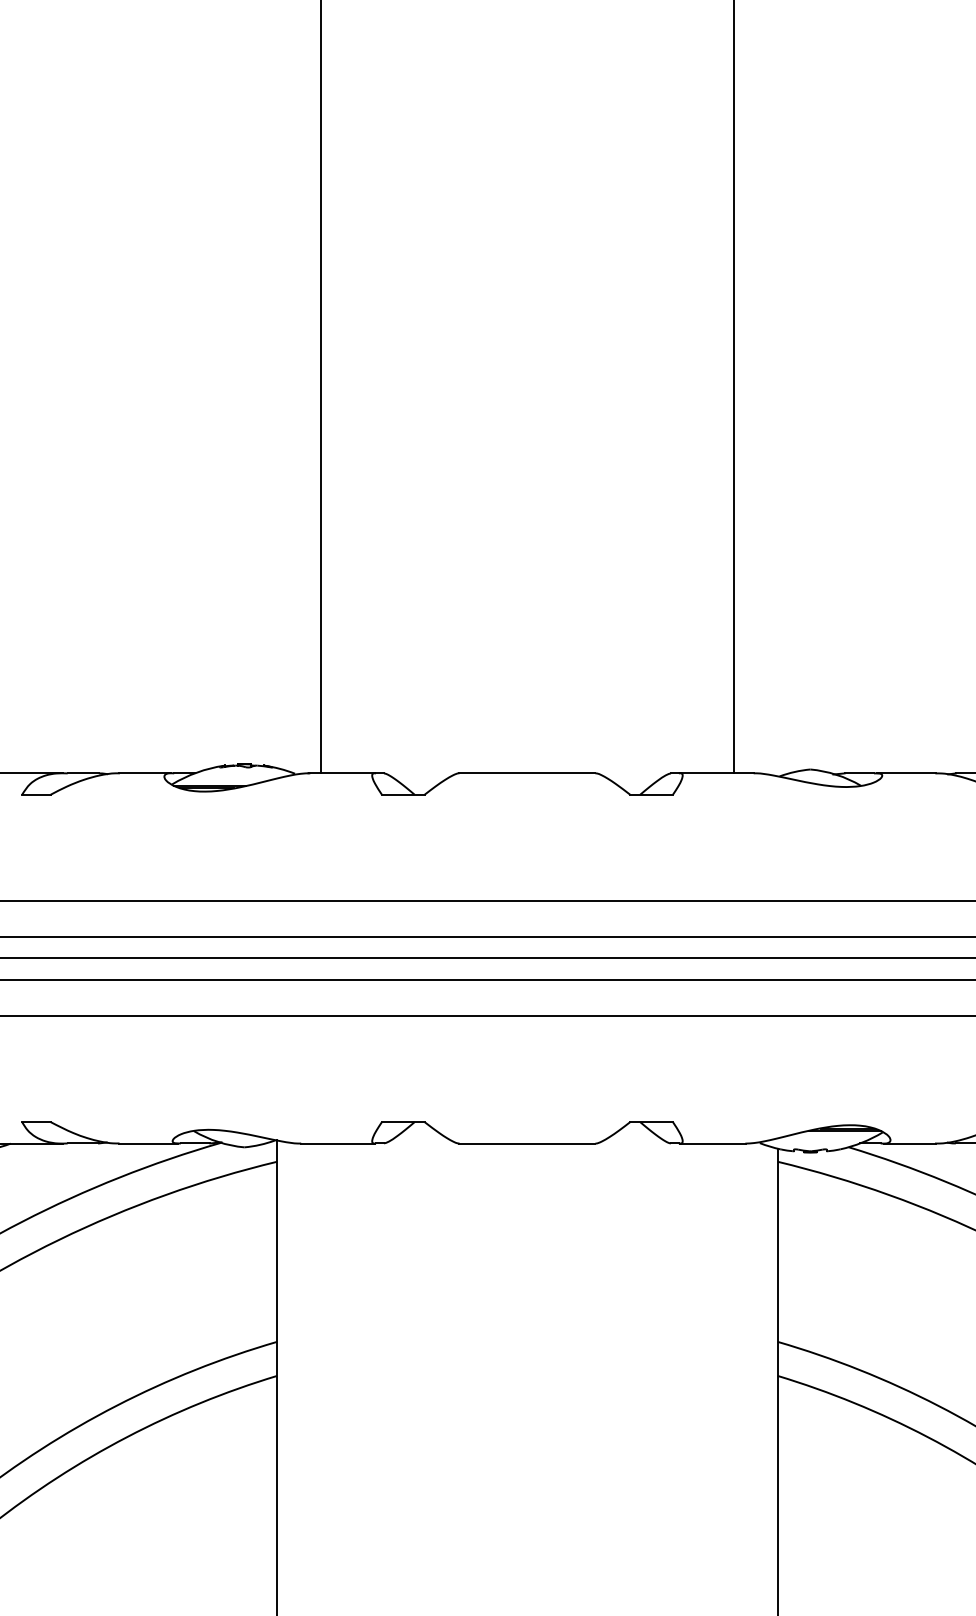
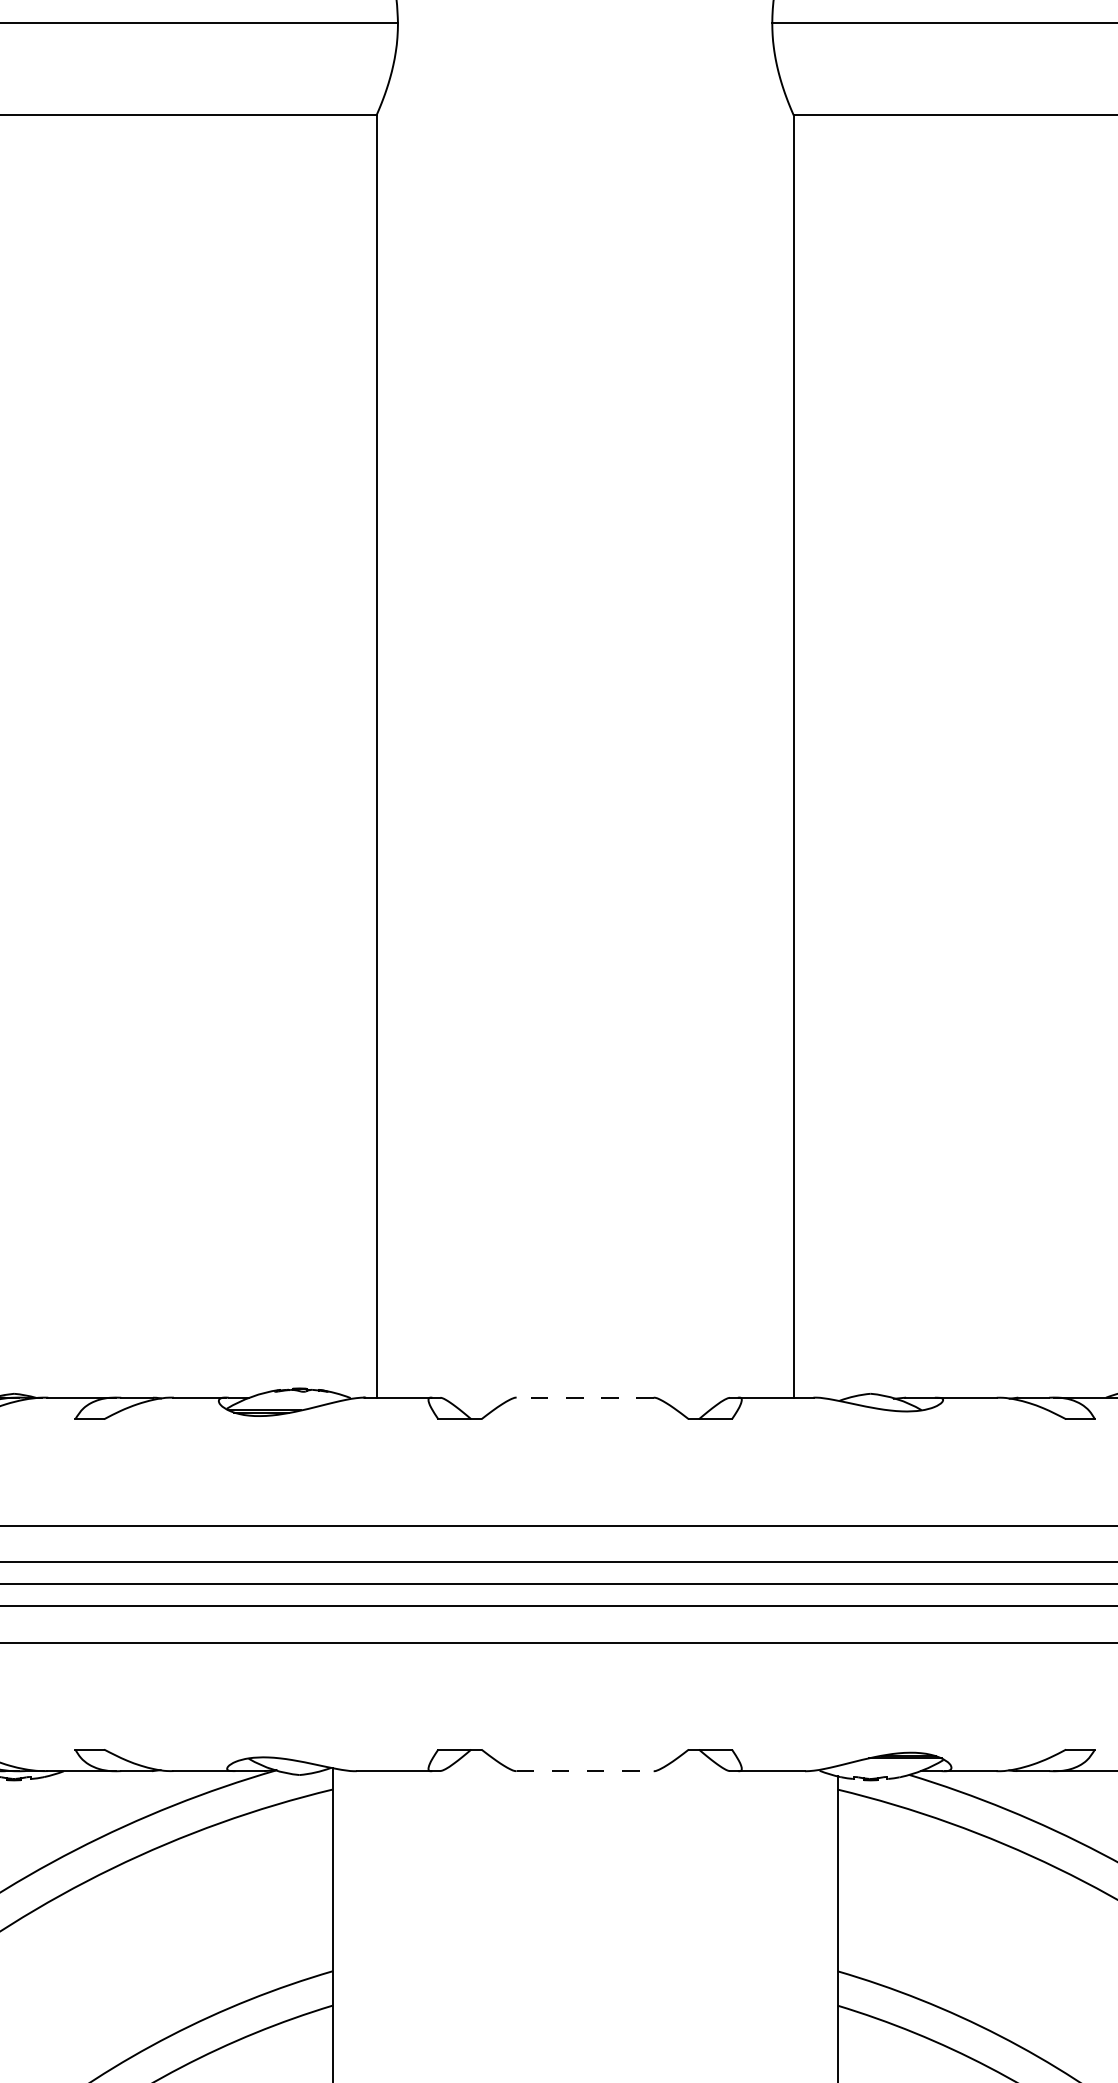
line: (527, 773) -> (585, 1397), solid -> dashed
line: (527, 1143) -> (585, 1771), solid -> dashed

